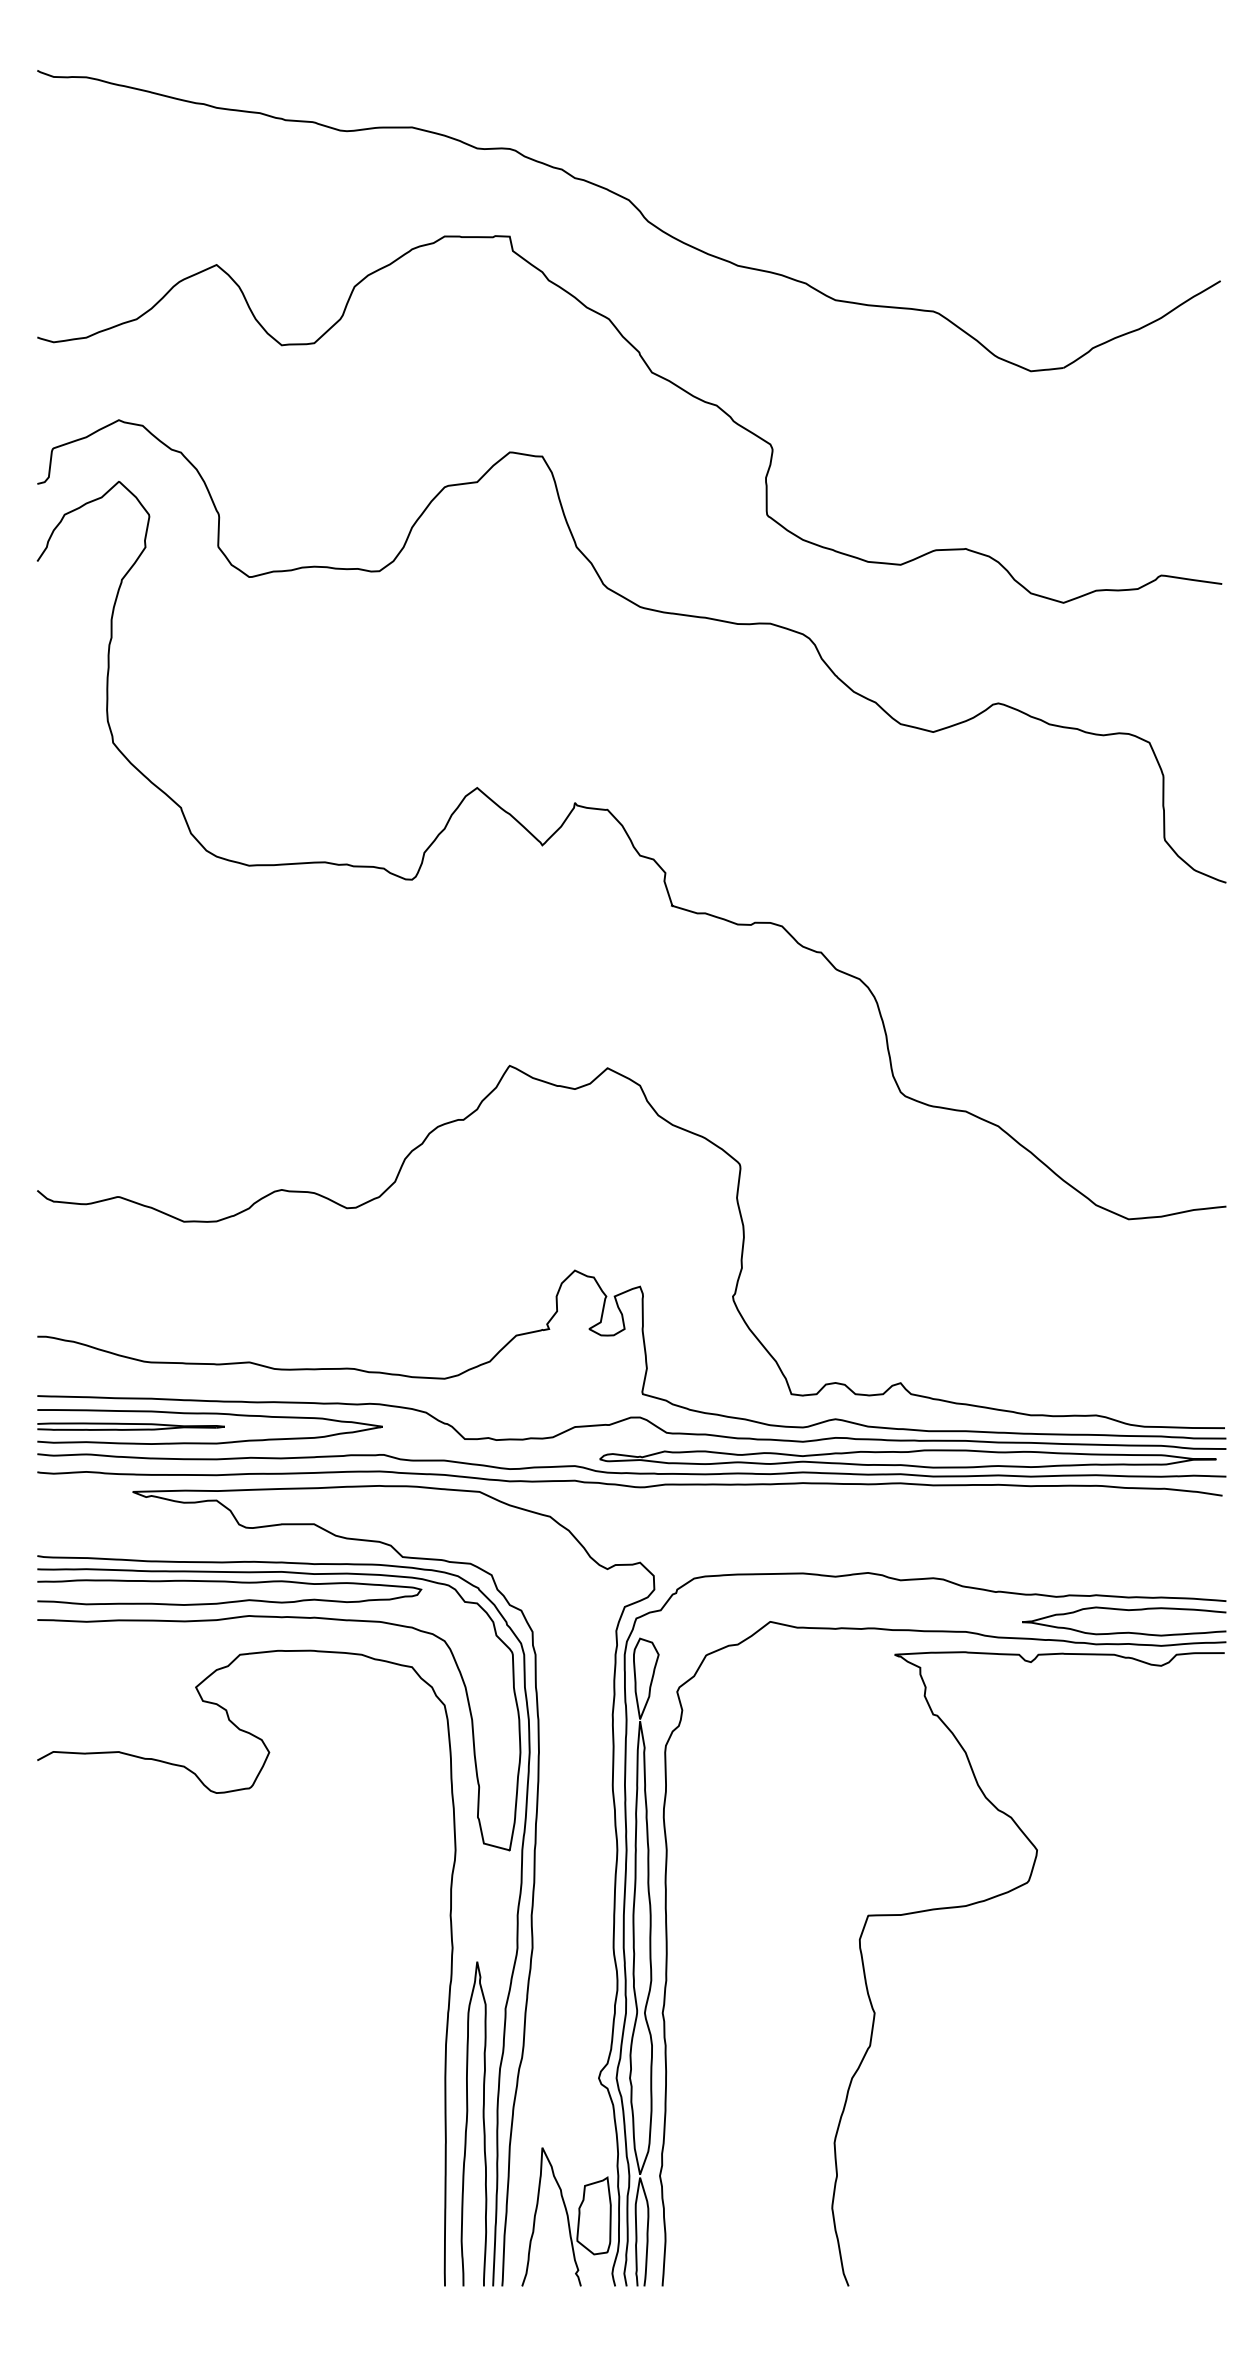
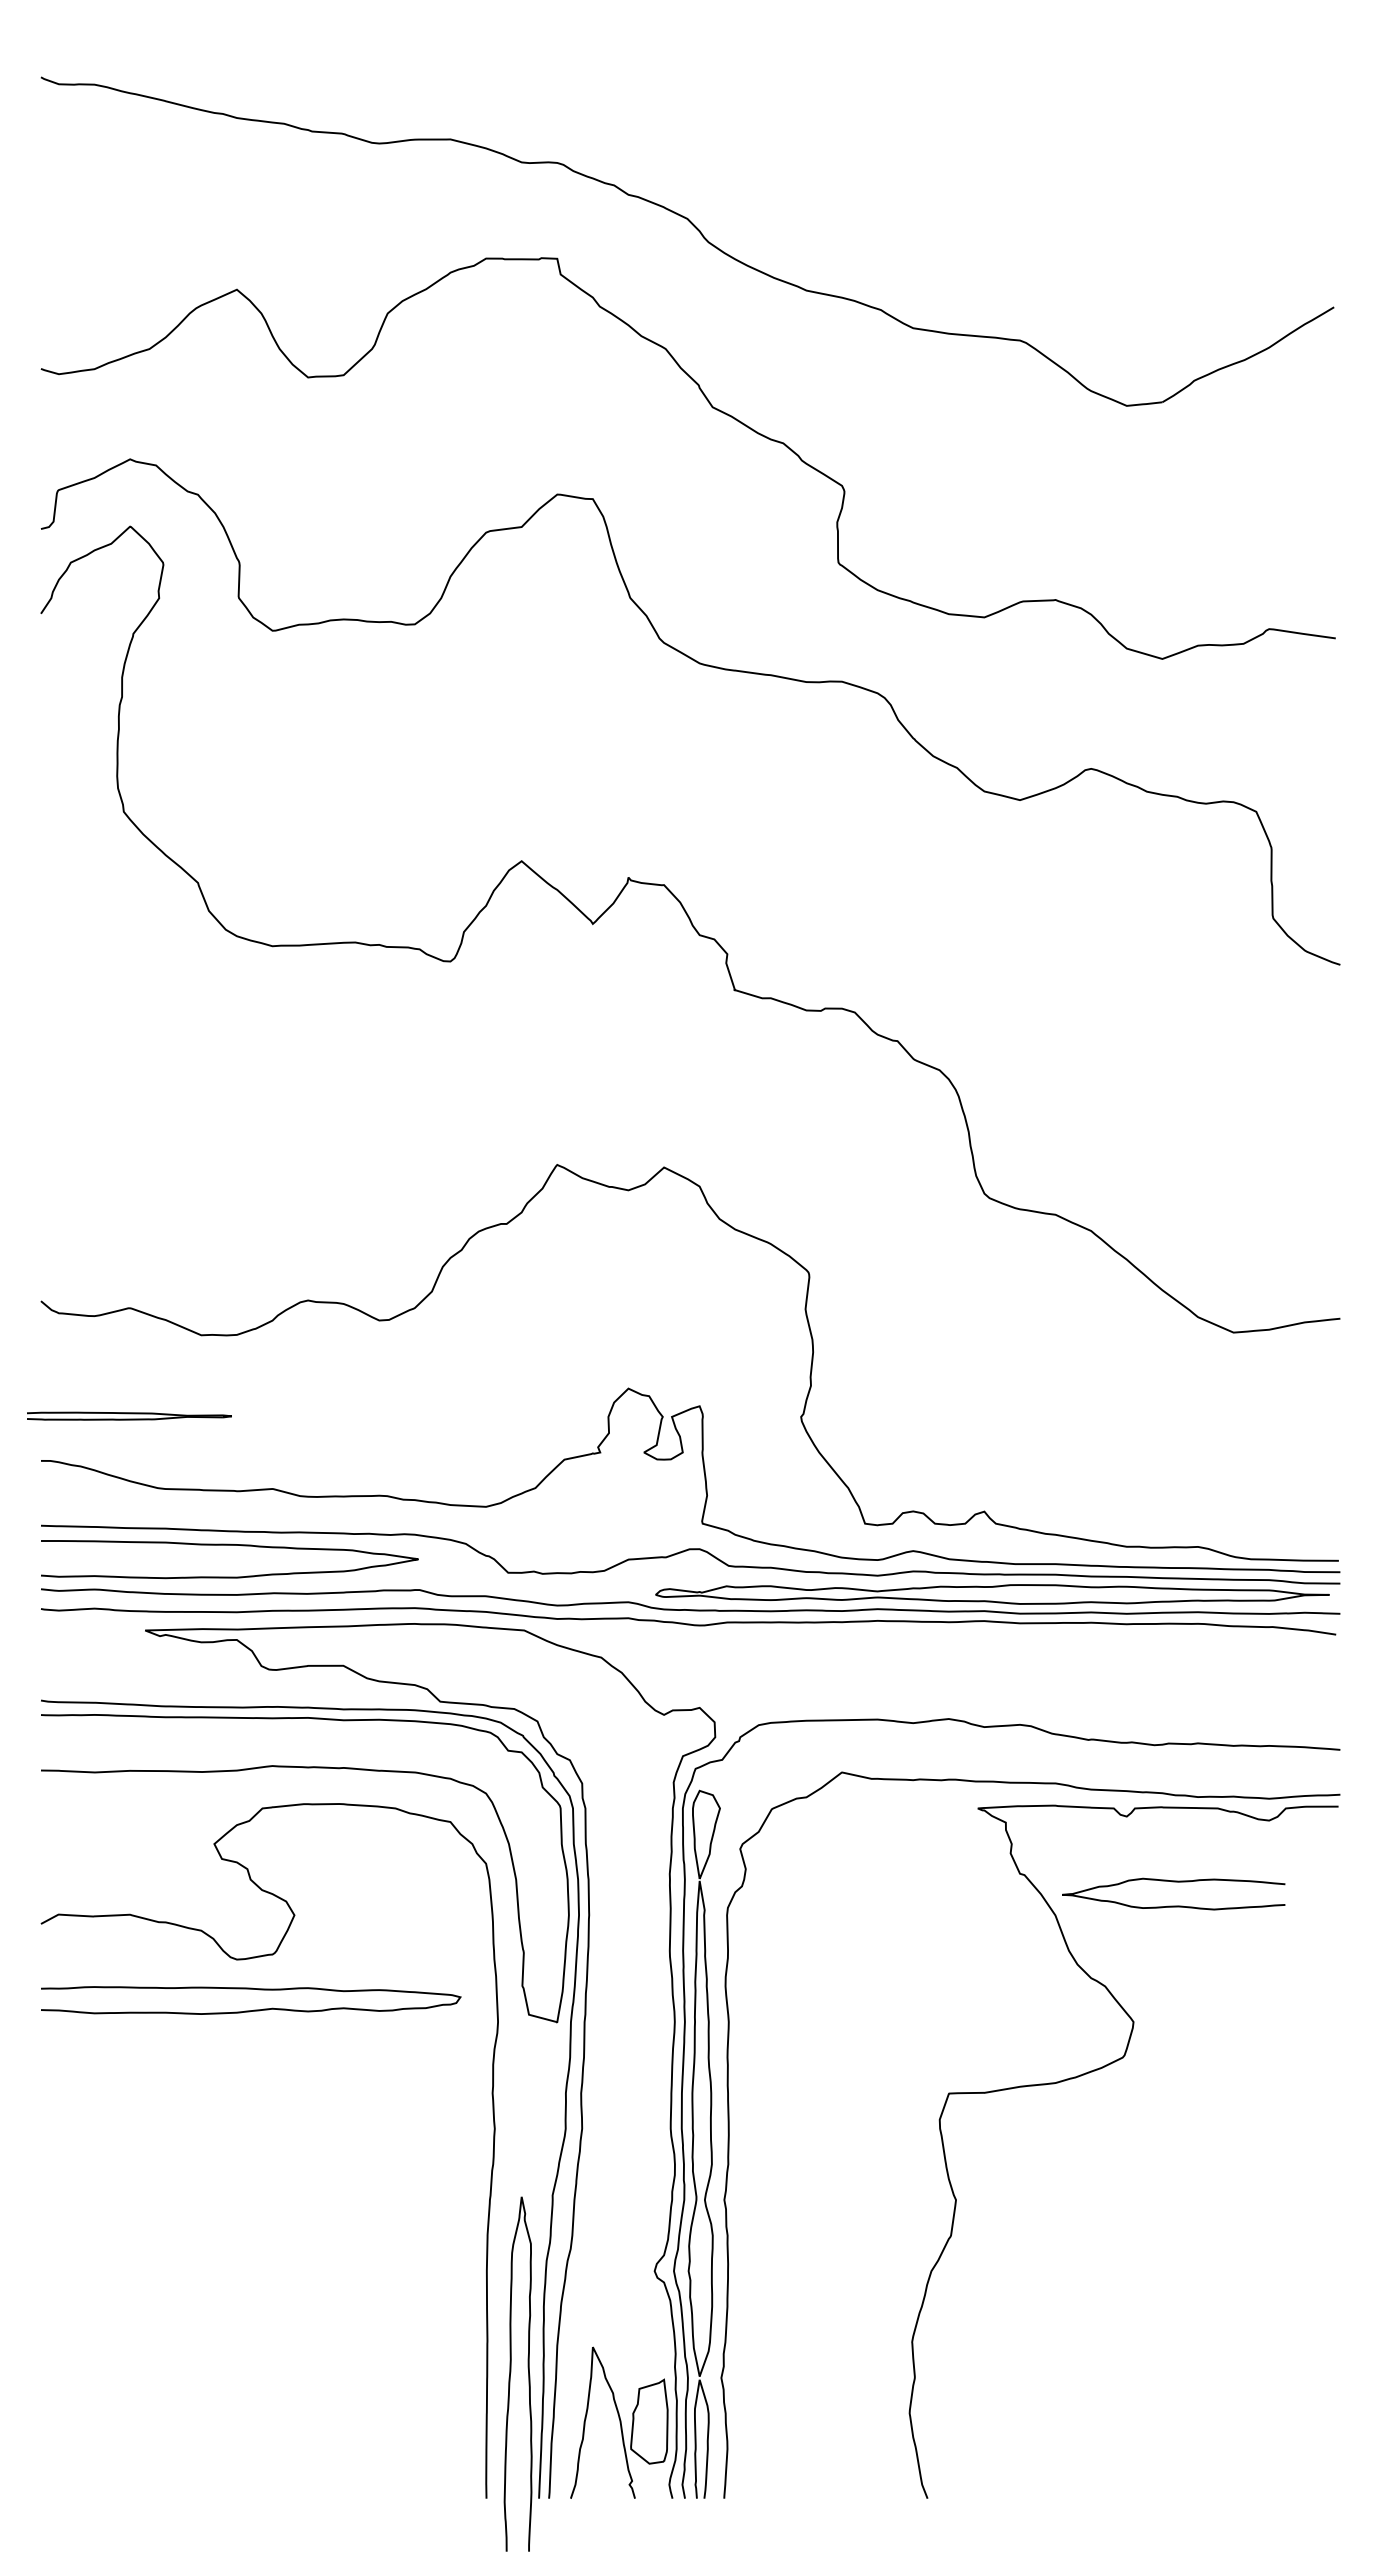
part: (131, 1426) -> (129, 1415), moved
curve: (232, 1600) -> (254, 2009), moved
curve: (1124, 1610) -> (1173, 1882), moved
curve: (467, 2122) -> (511, 2372), moved

